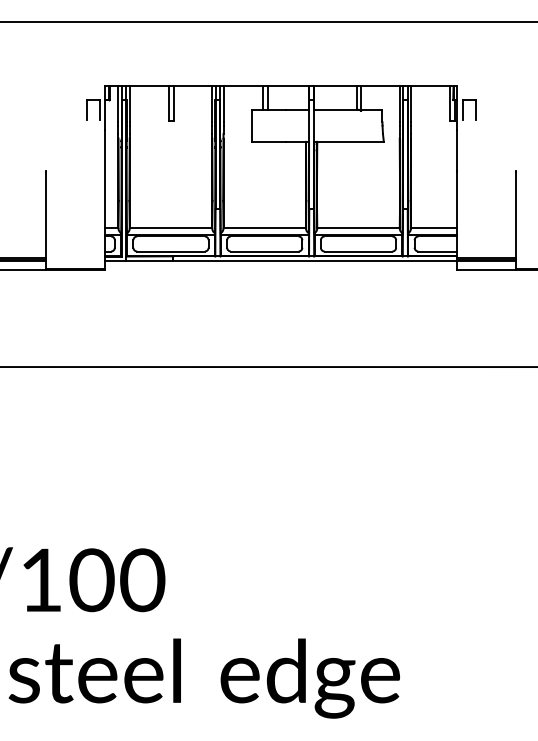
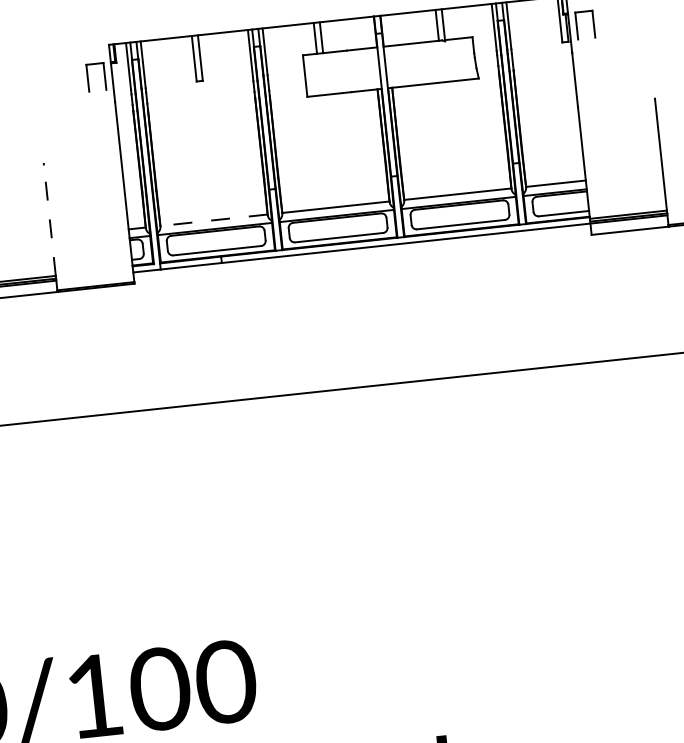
line: (46, 214) -> (50, 219), solid -> dashed
line: (170, 228) -> (213, 220), solid -> dashed

